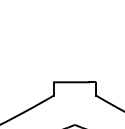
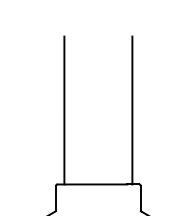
line: (57, 45) -> (63, 110), added
line: (91, 45) -> (131, 110), added

